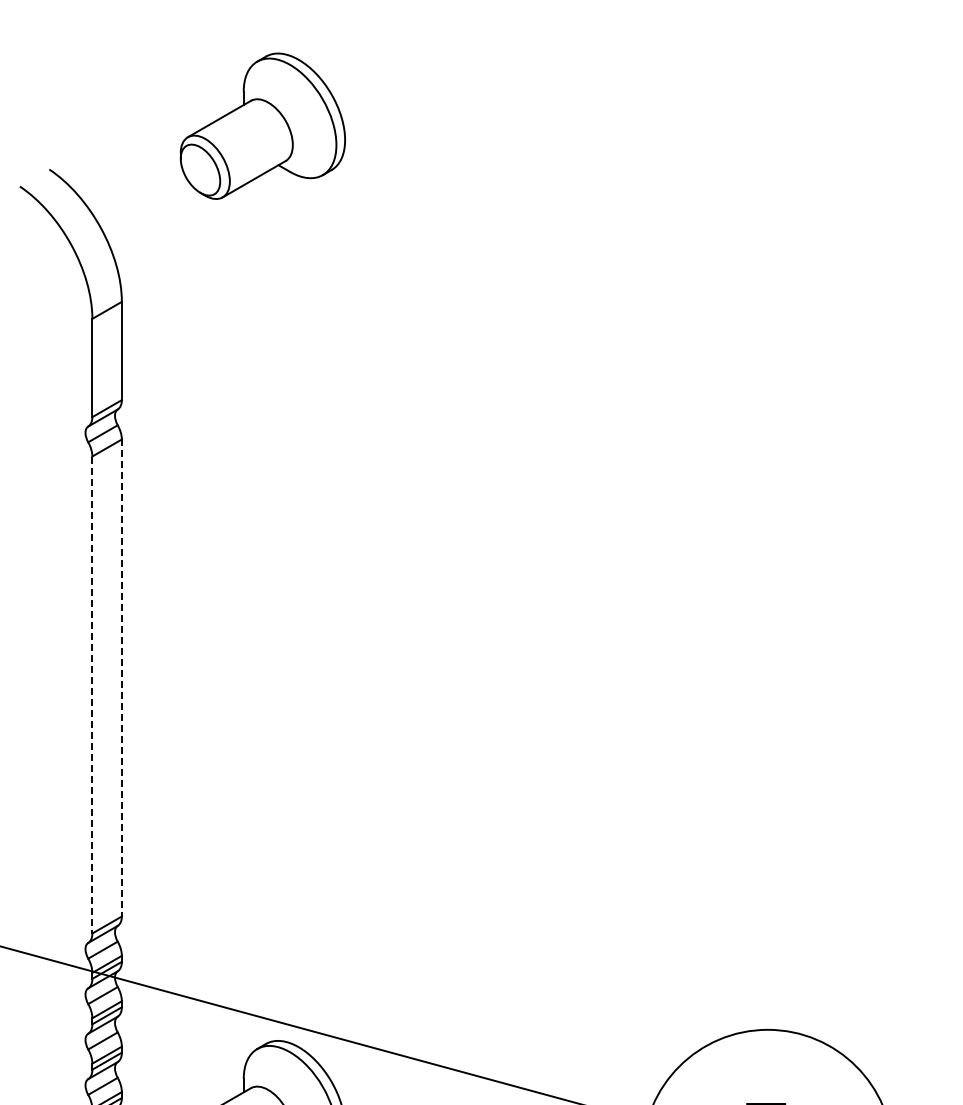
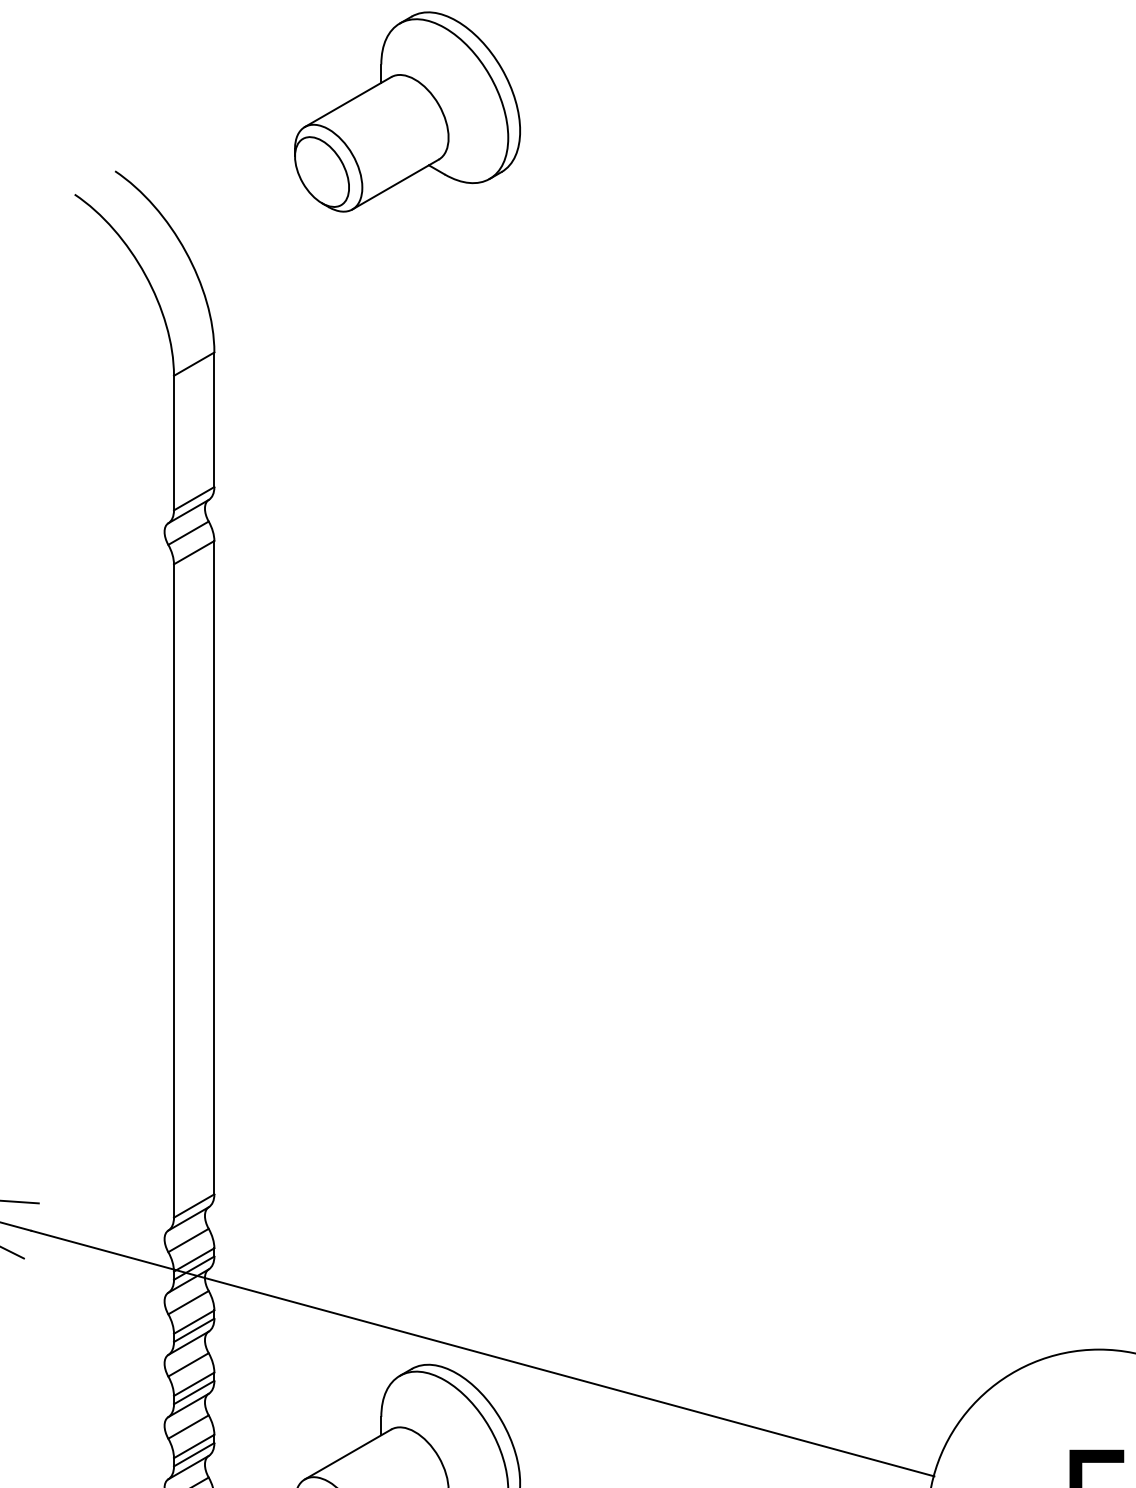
line: (121, 677) -> (213, 867), dashed -> solid
line: (92, 695) -> (174, 891), dashed -> solid

